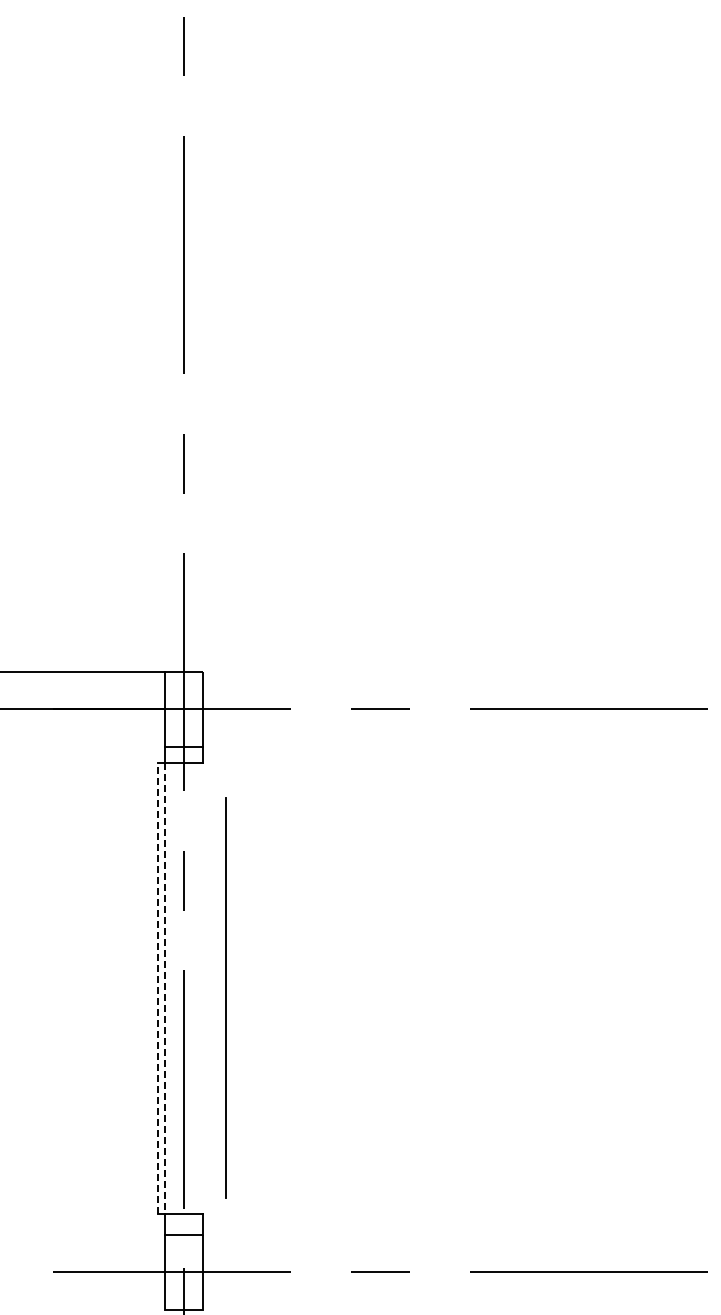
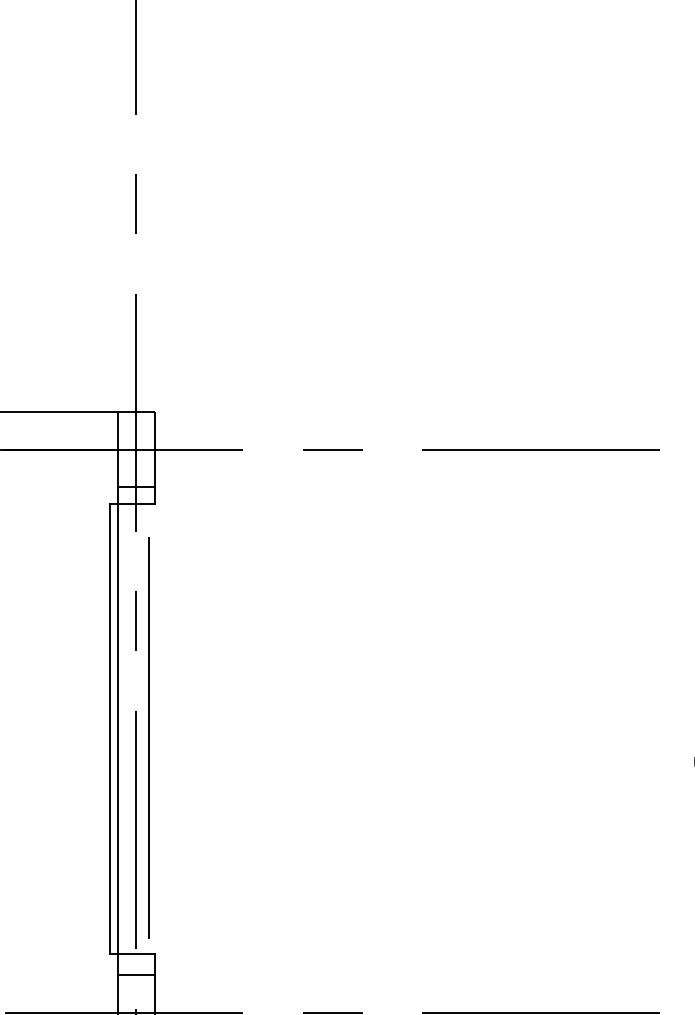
line: (157, 987) -> (109, 727), dashed -> solid
line: (165, 988) -> (117, 728), dashed -> solid
line: (225, 997) -> (148, 737), moved

